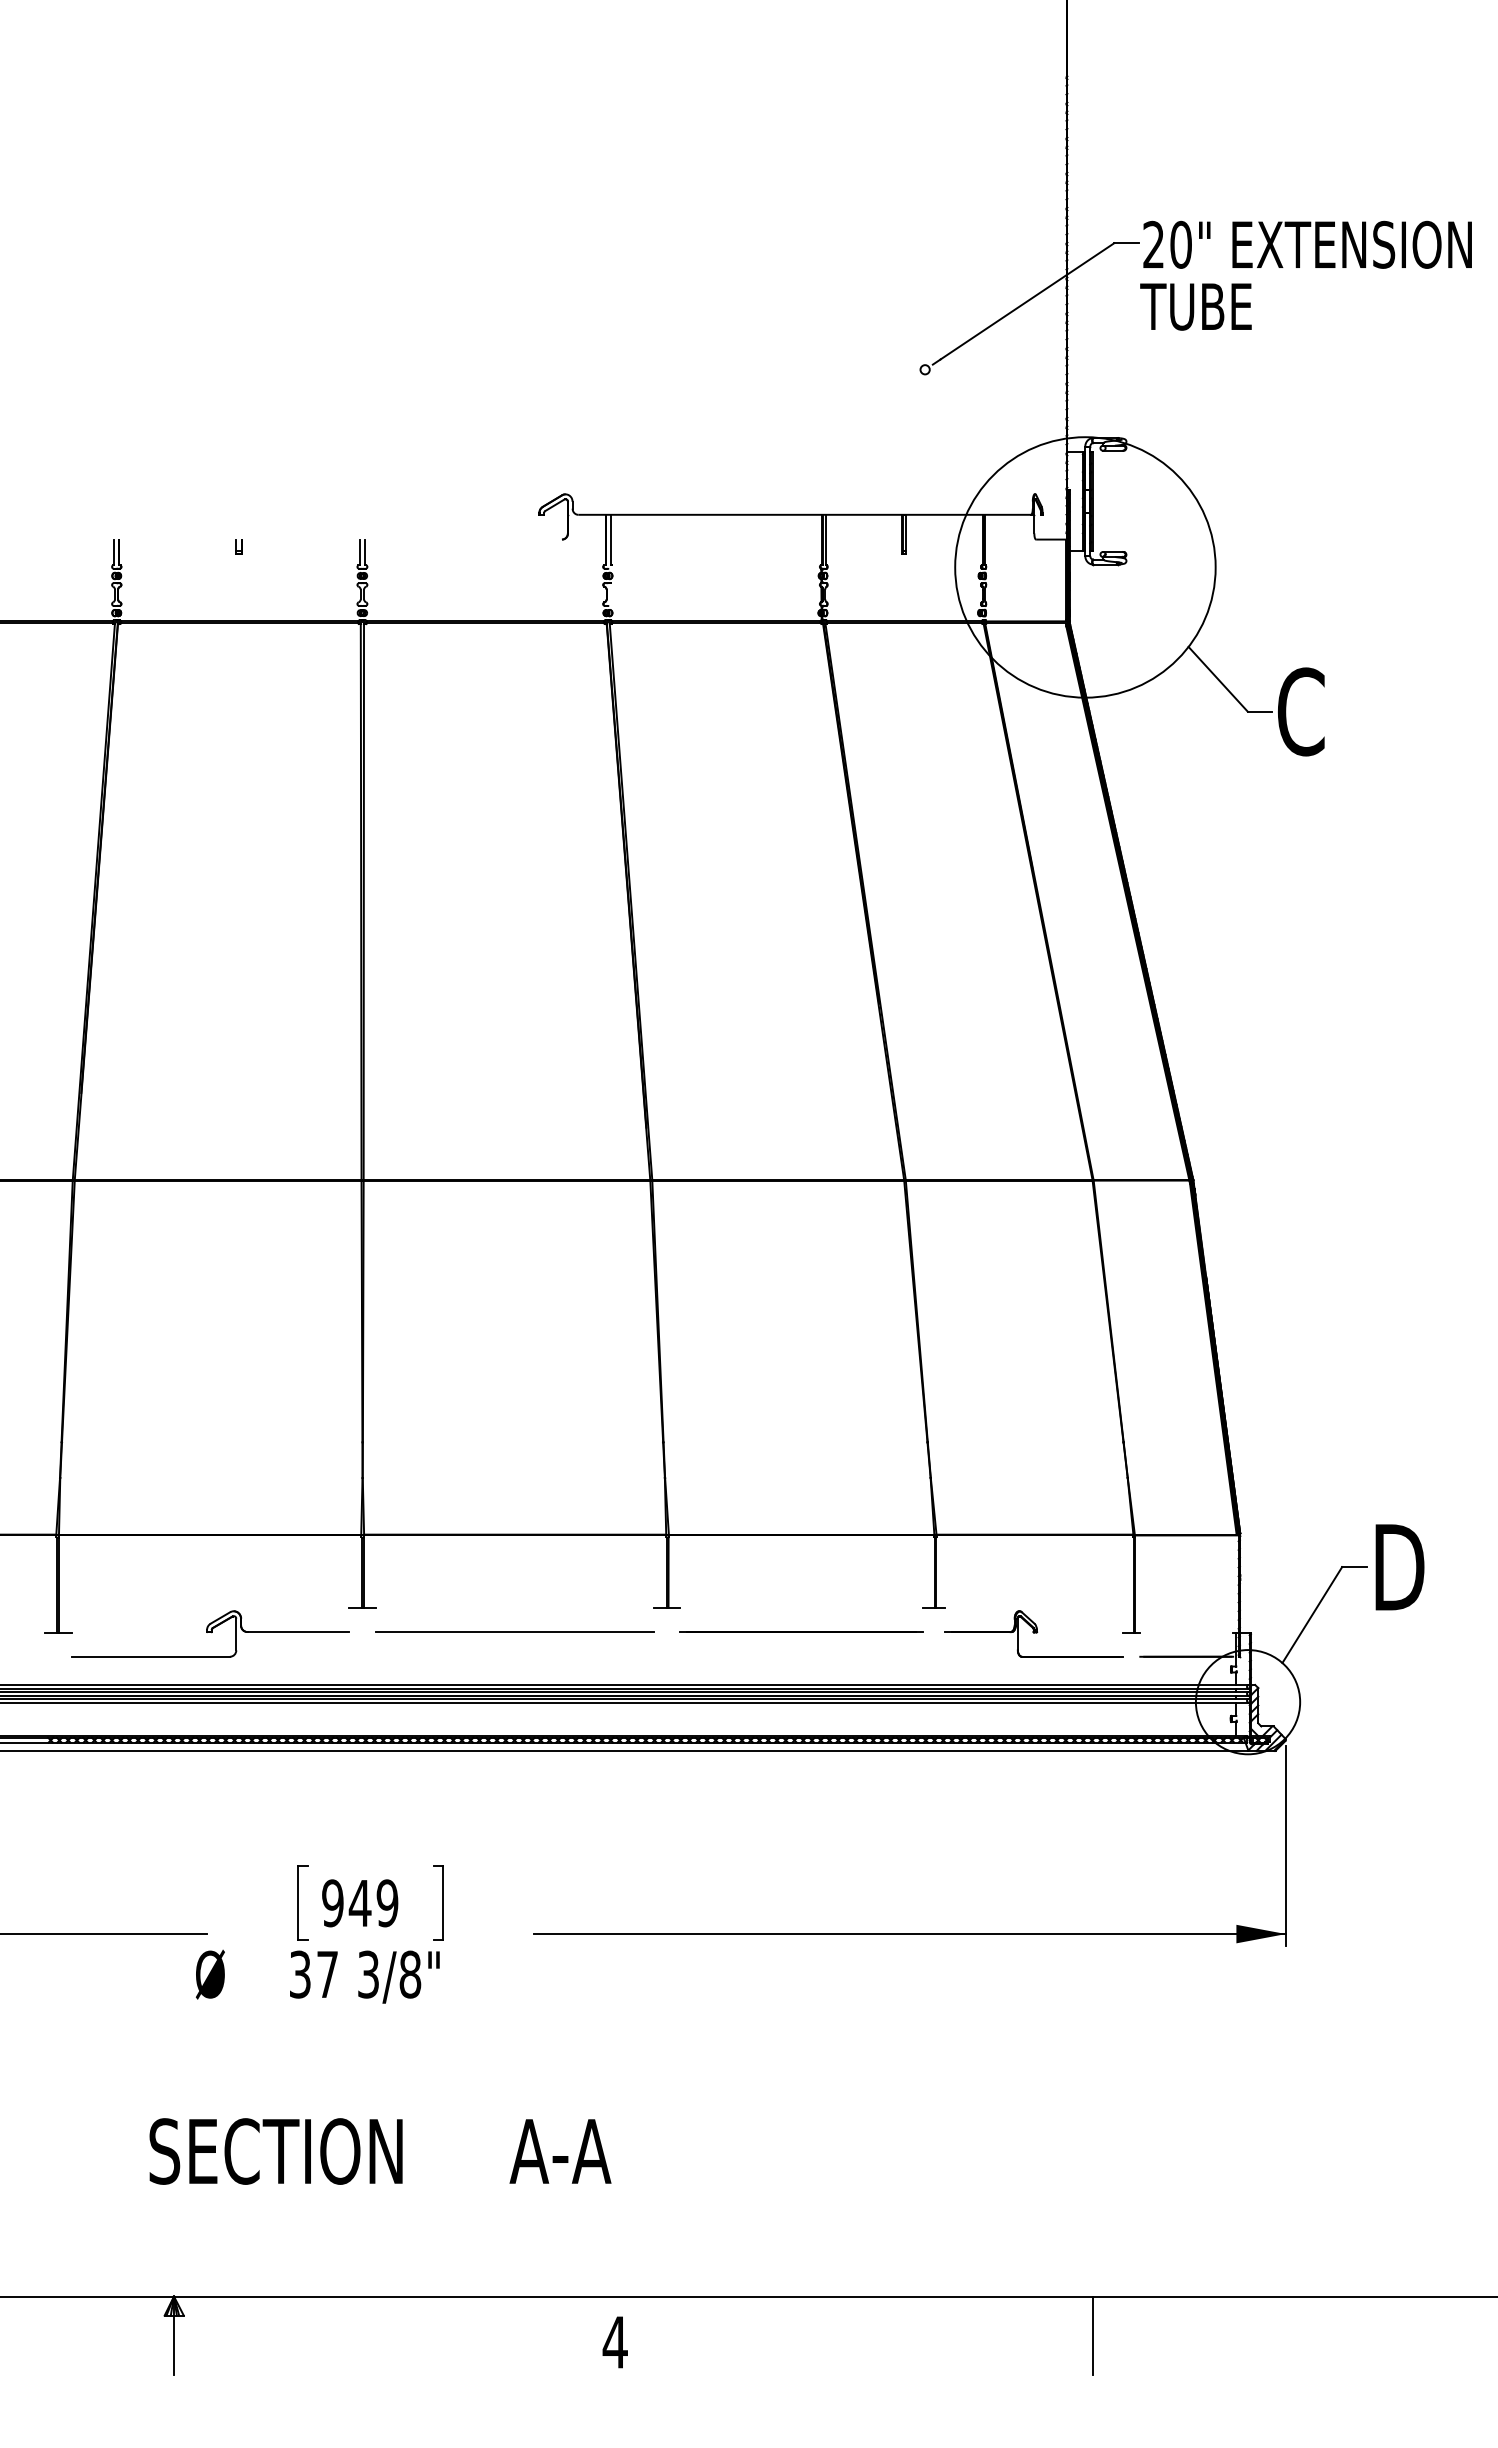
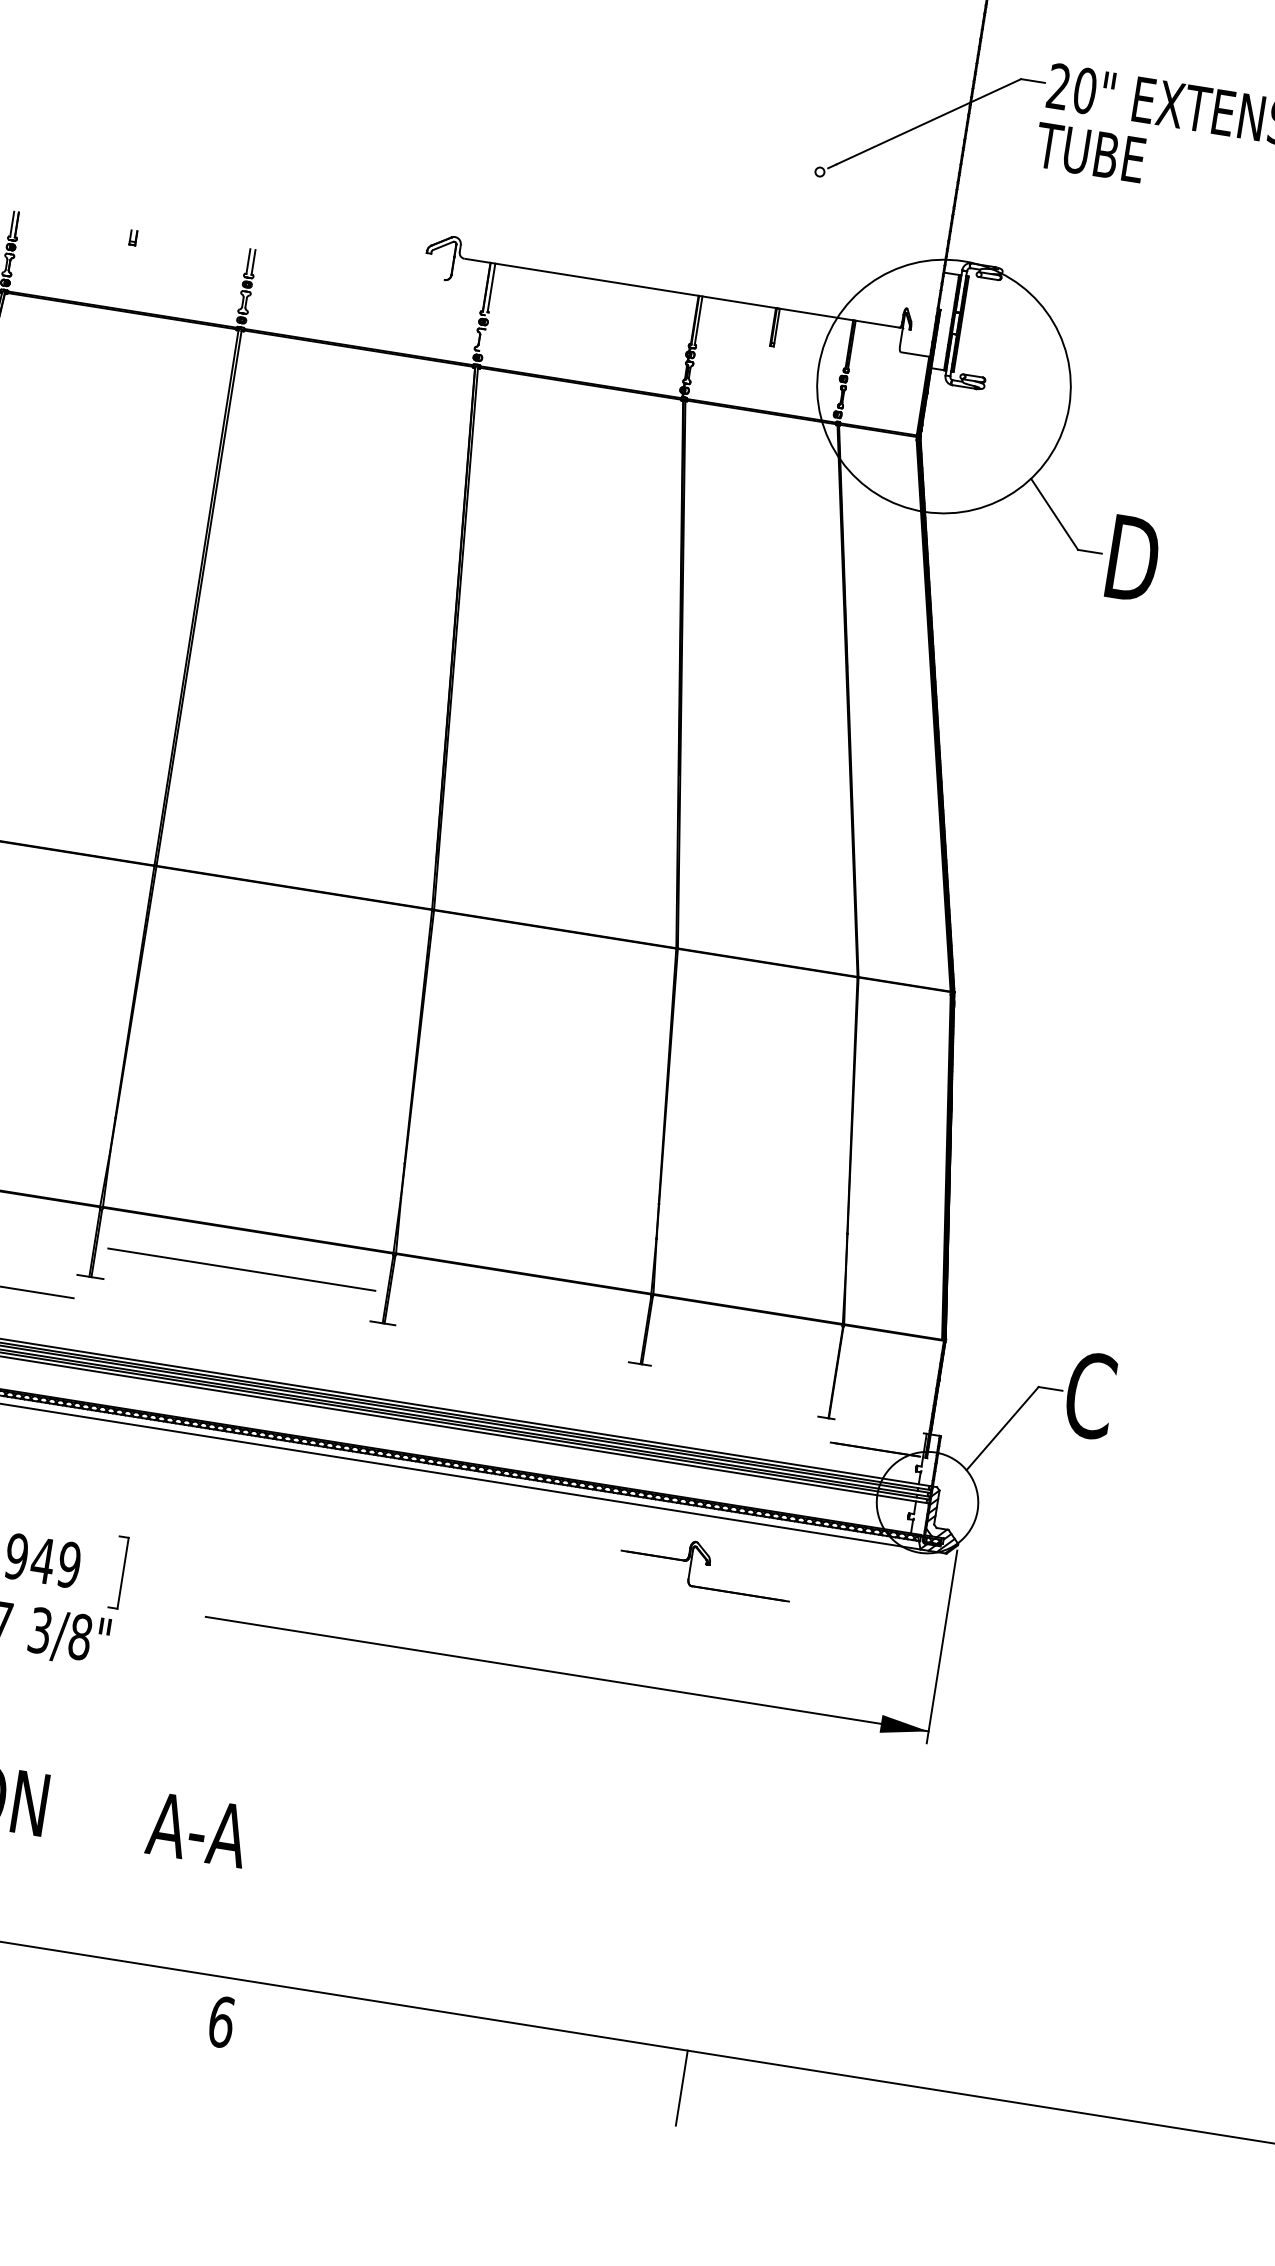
text: (1303, 711) -> (1131, 558), C -> D
text: (1398, 1566) -> (1092, 1395), D -> C
line: (514, 1631) -> (241, 1269), moved
line: (801, 1631) -> (508, 1366), removed
part: (1033, 1633) -> (706, 1565), moved
text: (614, 2342) -> (220, 2021), 4 -> 6

